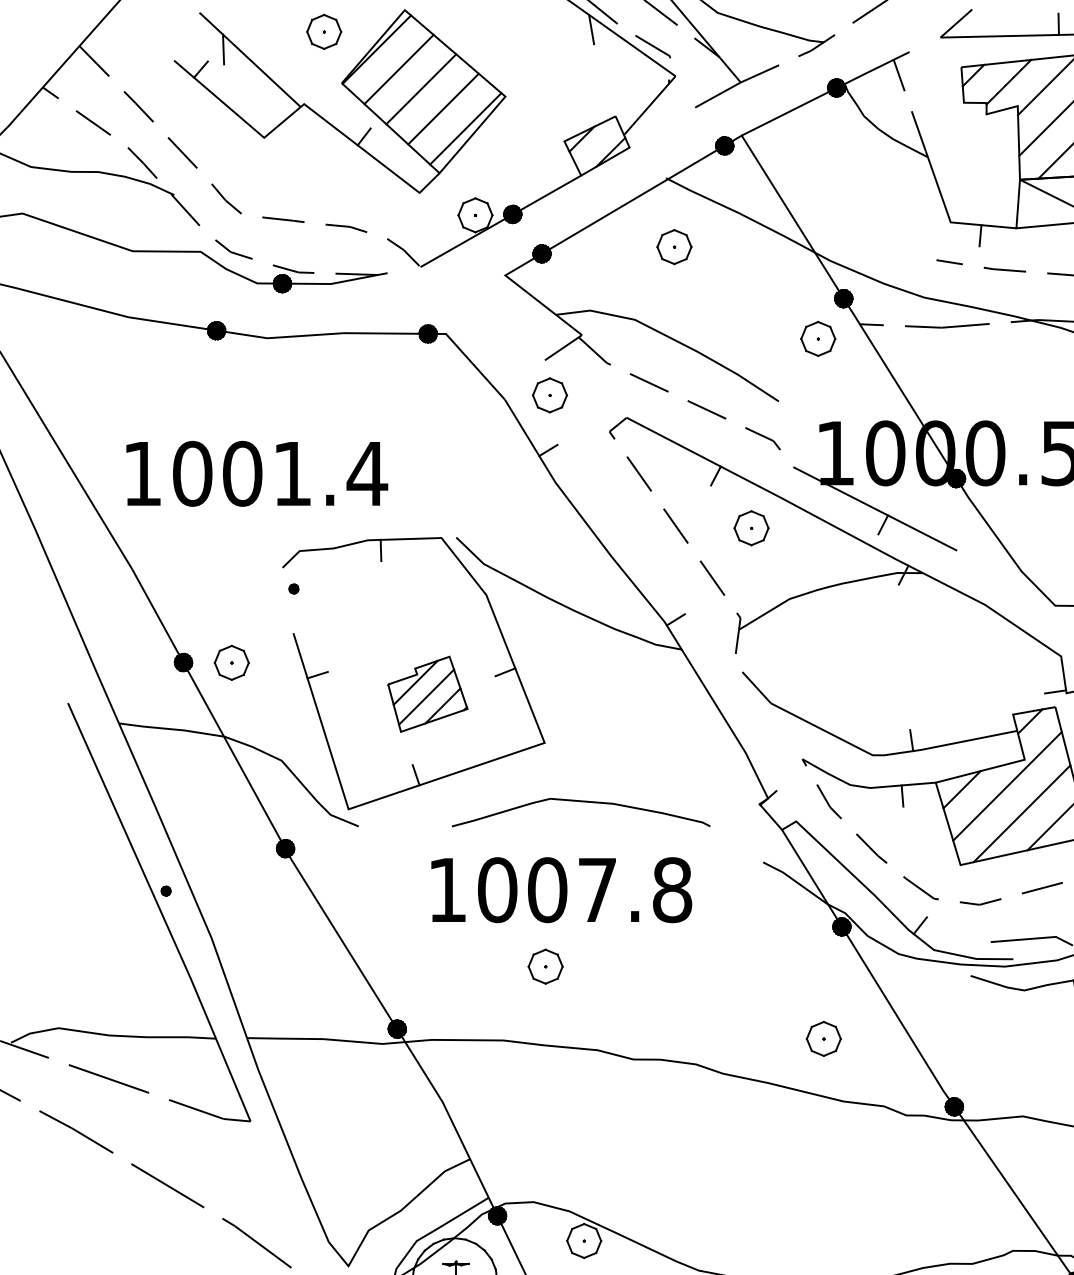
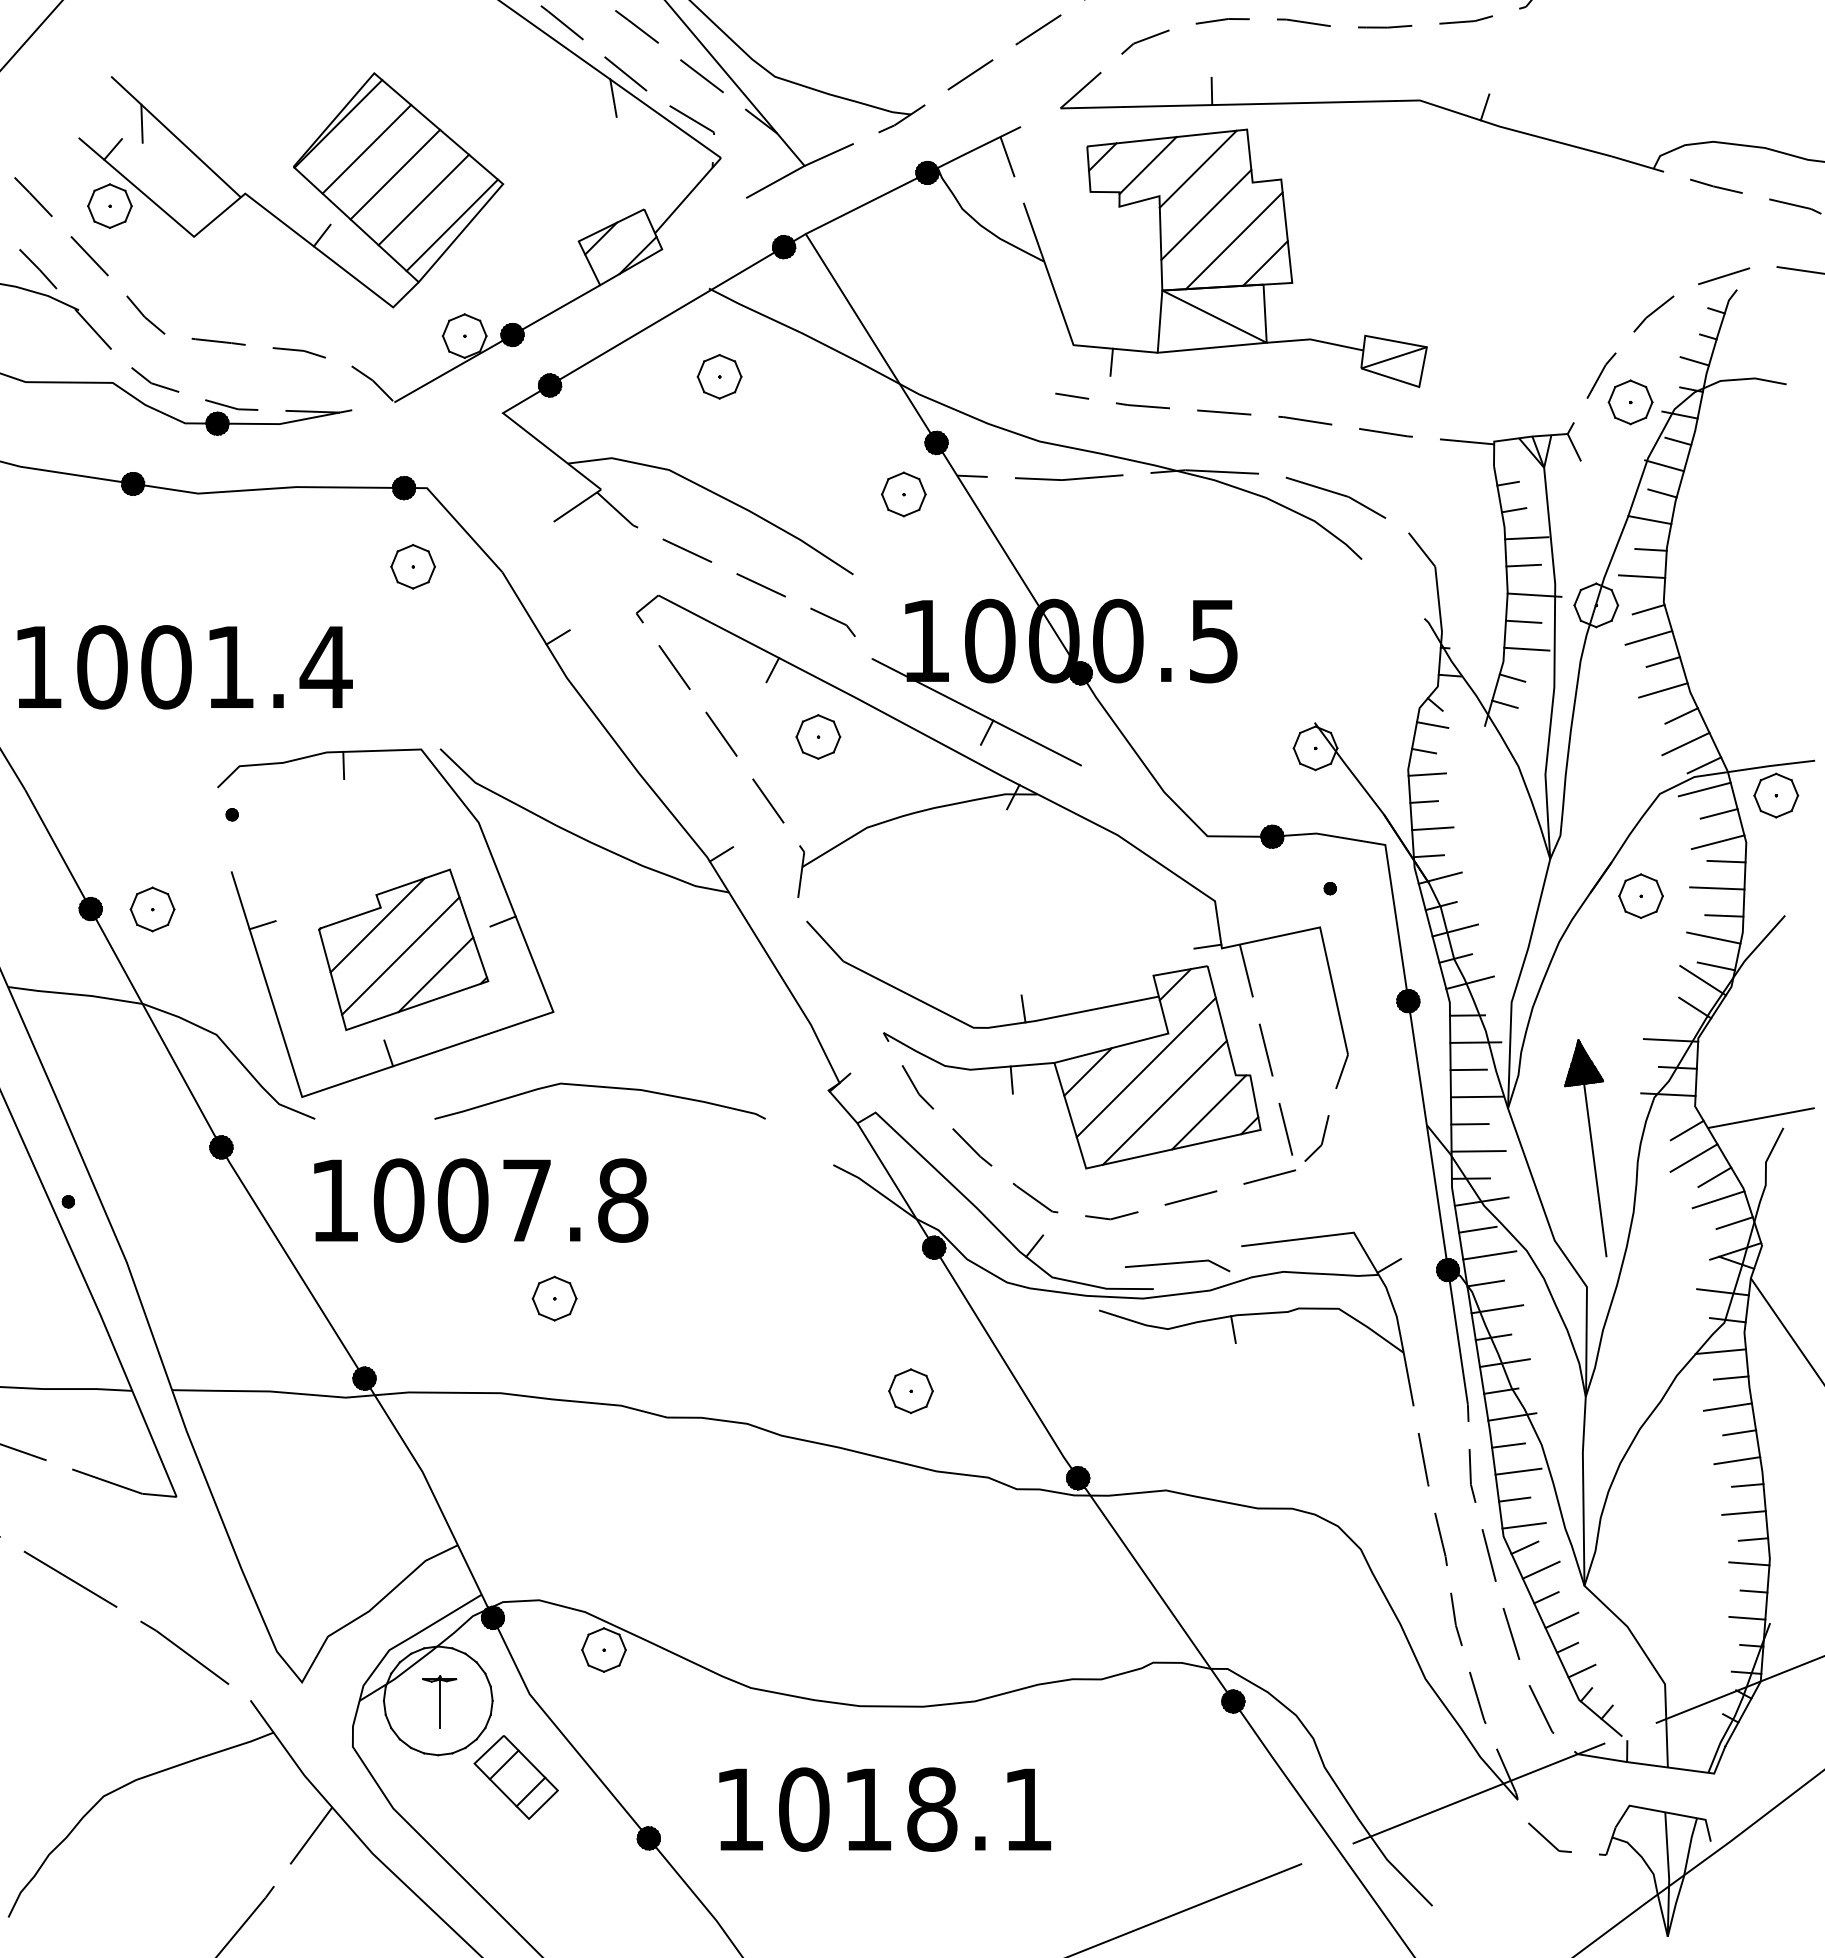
part: (323, 31) -> (109, 205), moved
part: (549, 395) -> (412, 566), moved
part: (427, 694) -> (403, 949), size x1.67
text: (561, 890) -> (481, 1200), moved

